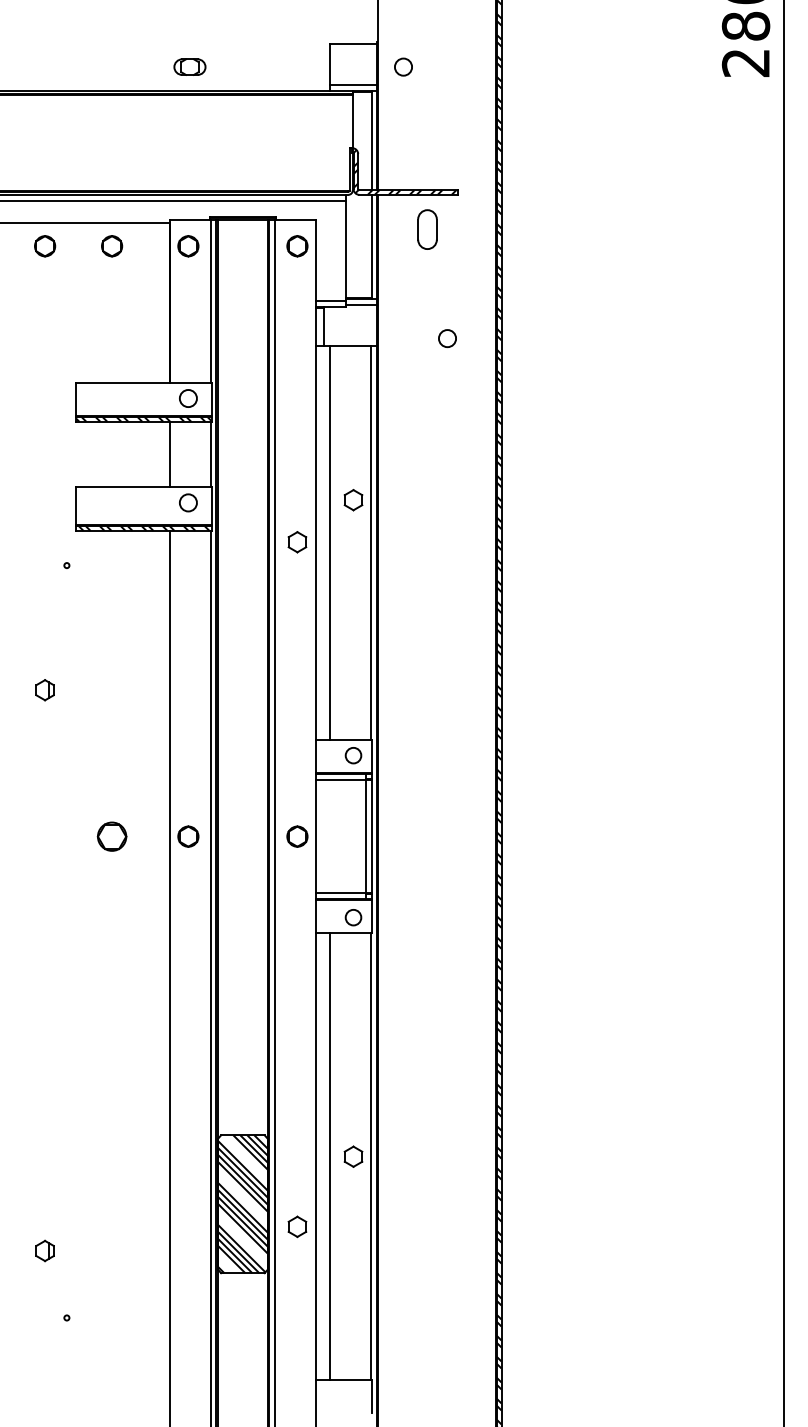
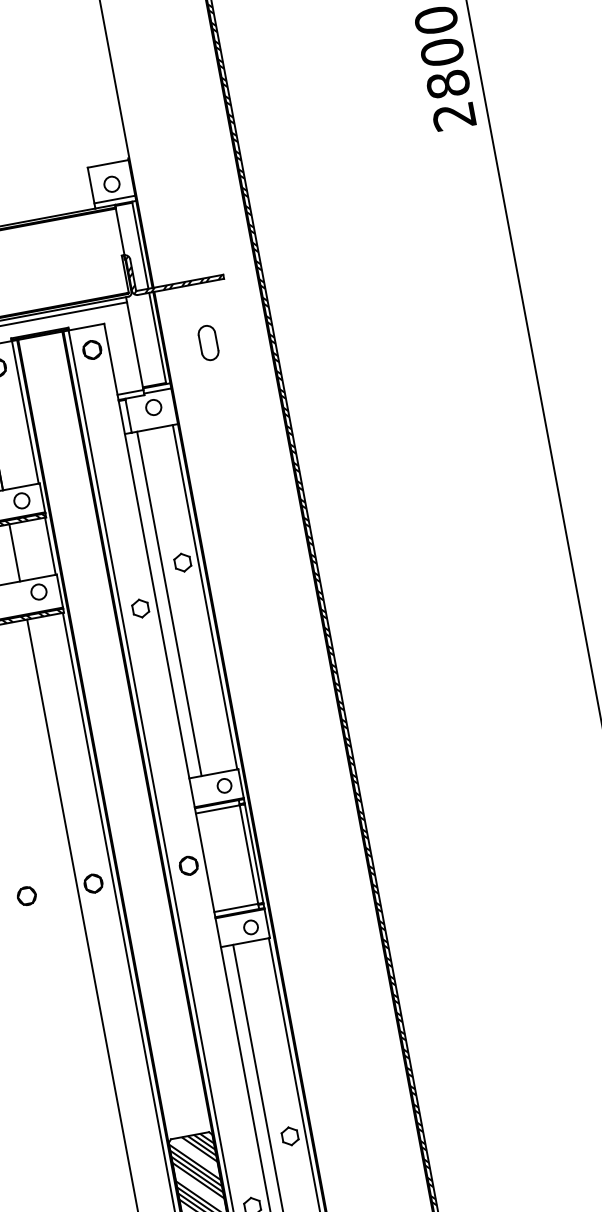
circle: (403, 66) -> (111, 183), moved
part: (427, 229) -> (208, 342), moved
circle: (447, 338) -> (153, 407), moved
part: (111, 836) -> (26, 896), size x0.71

